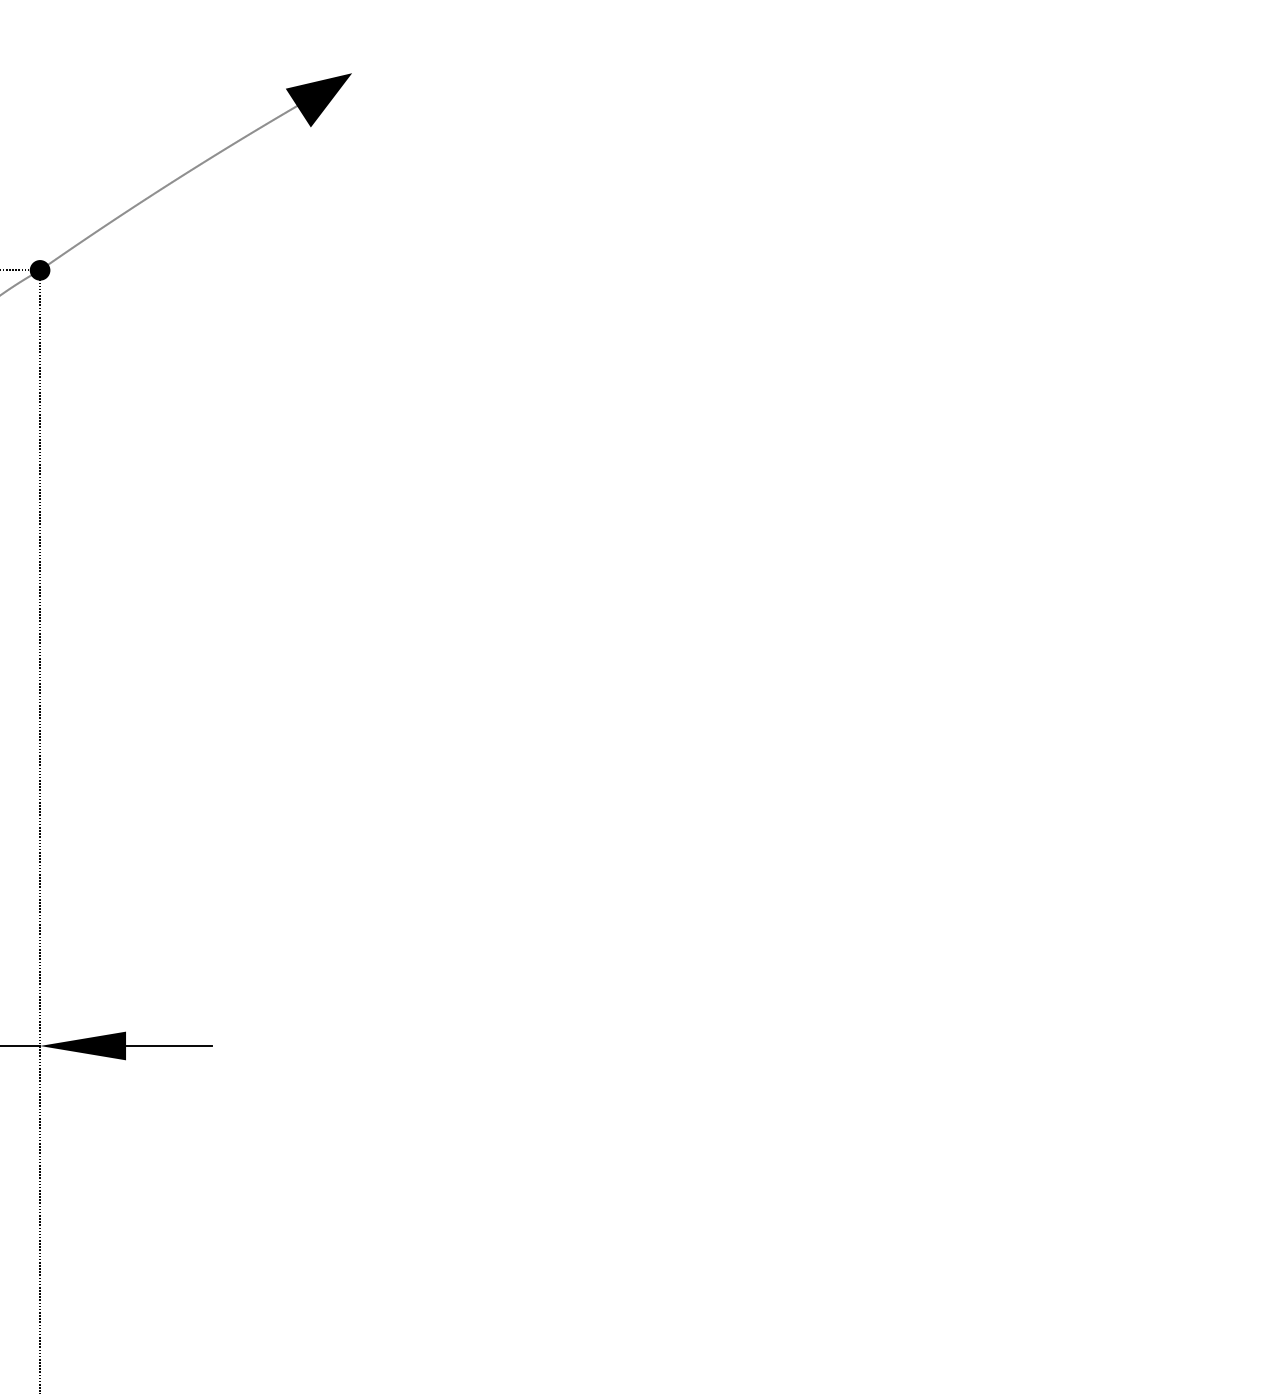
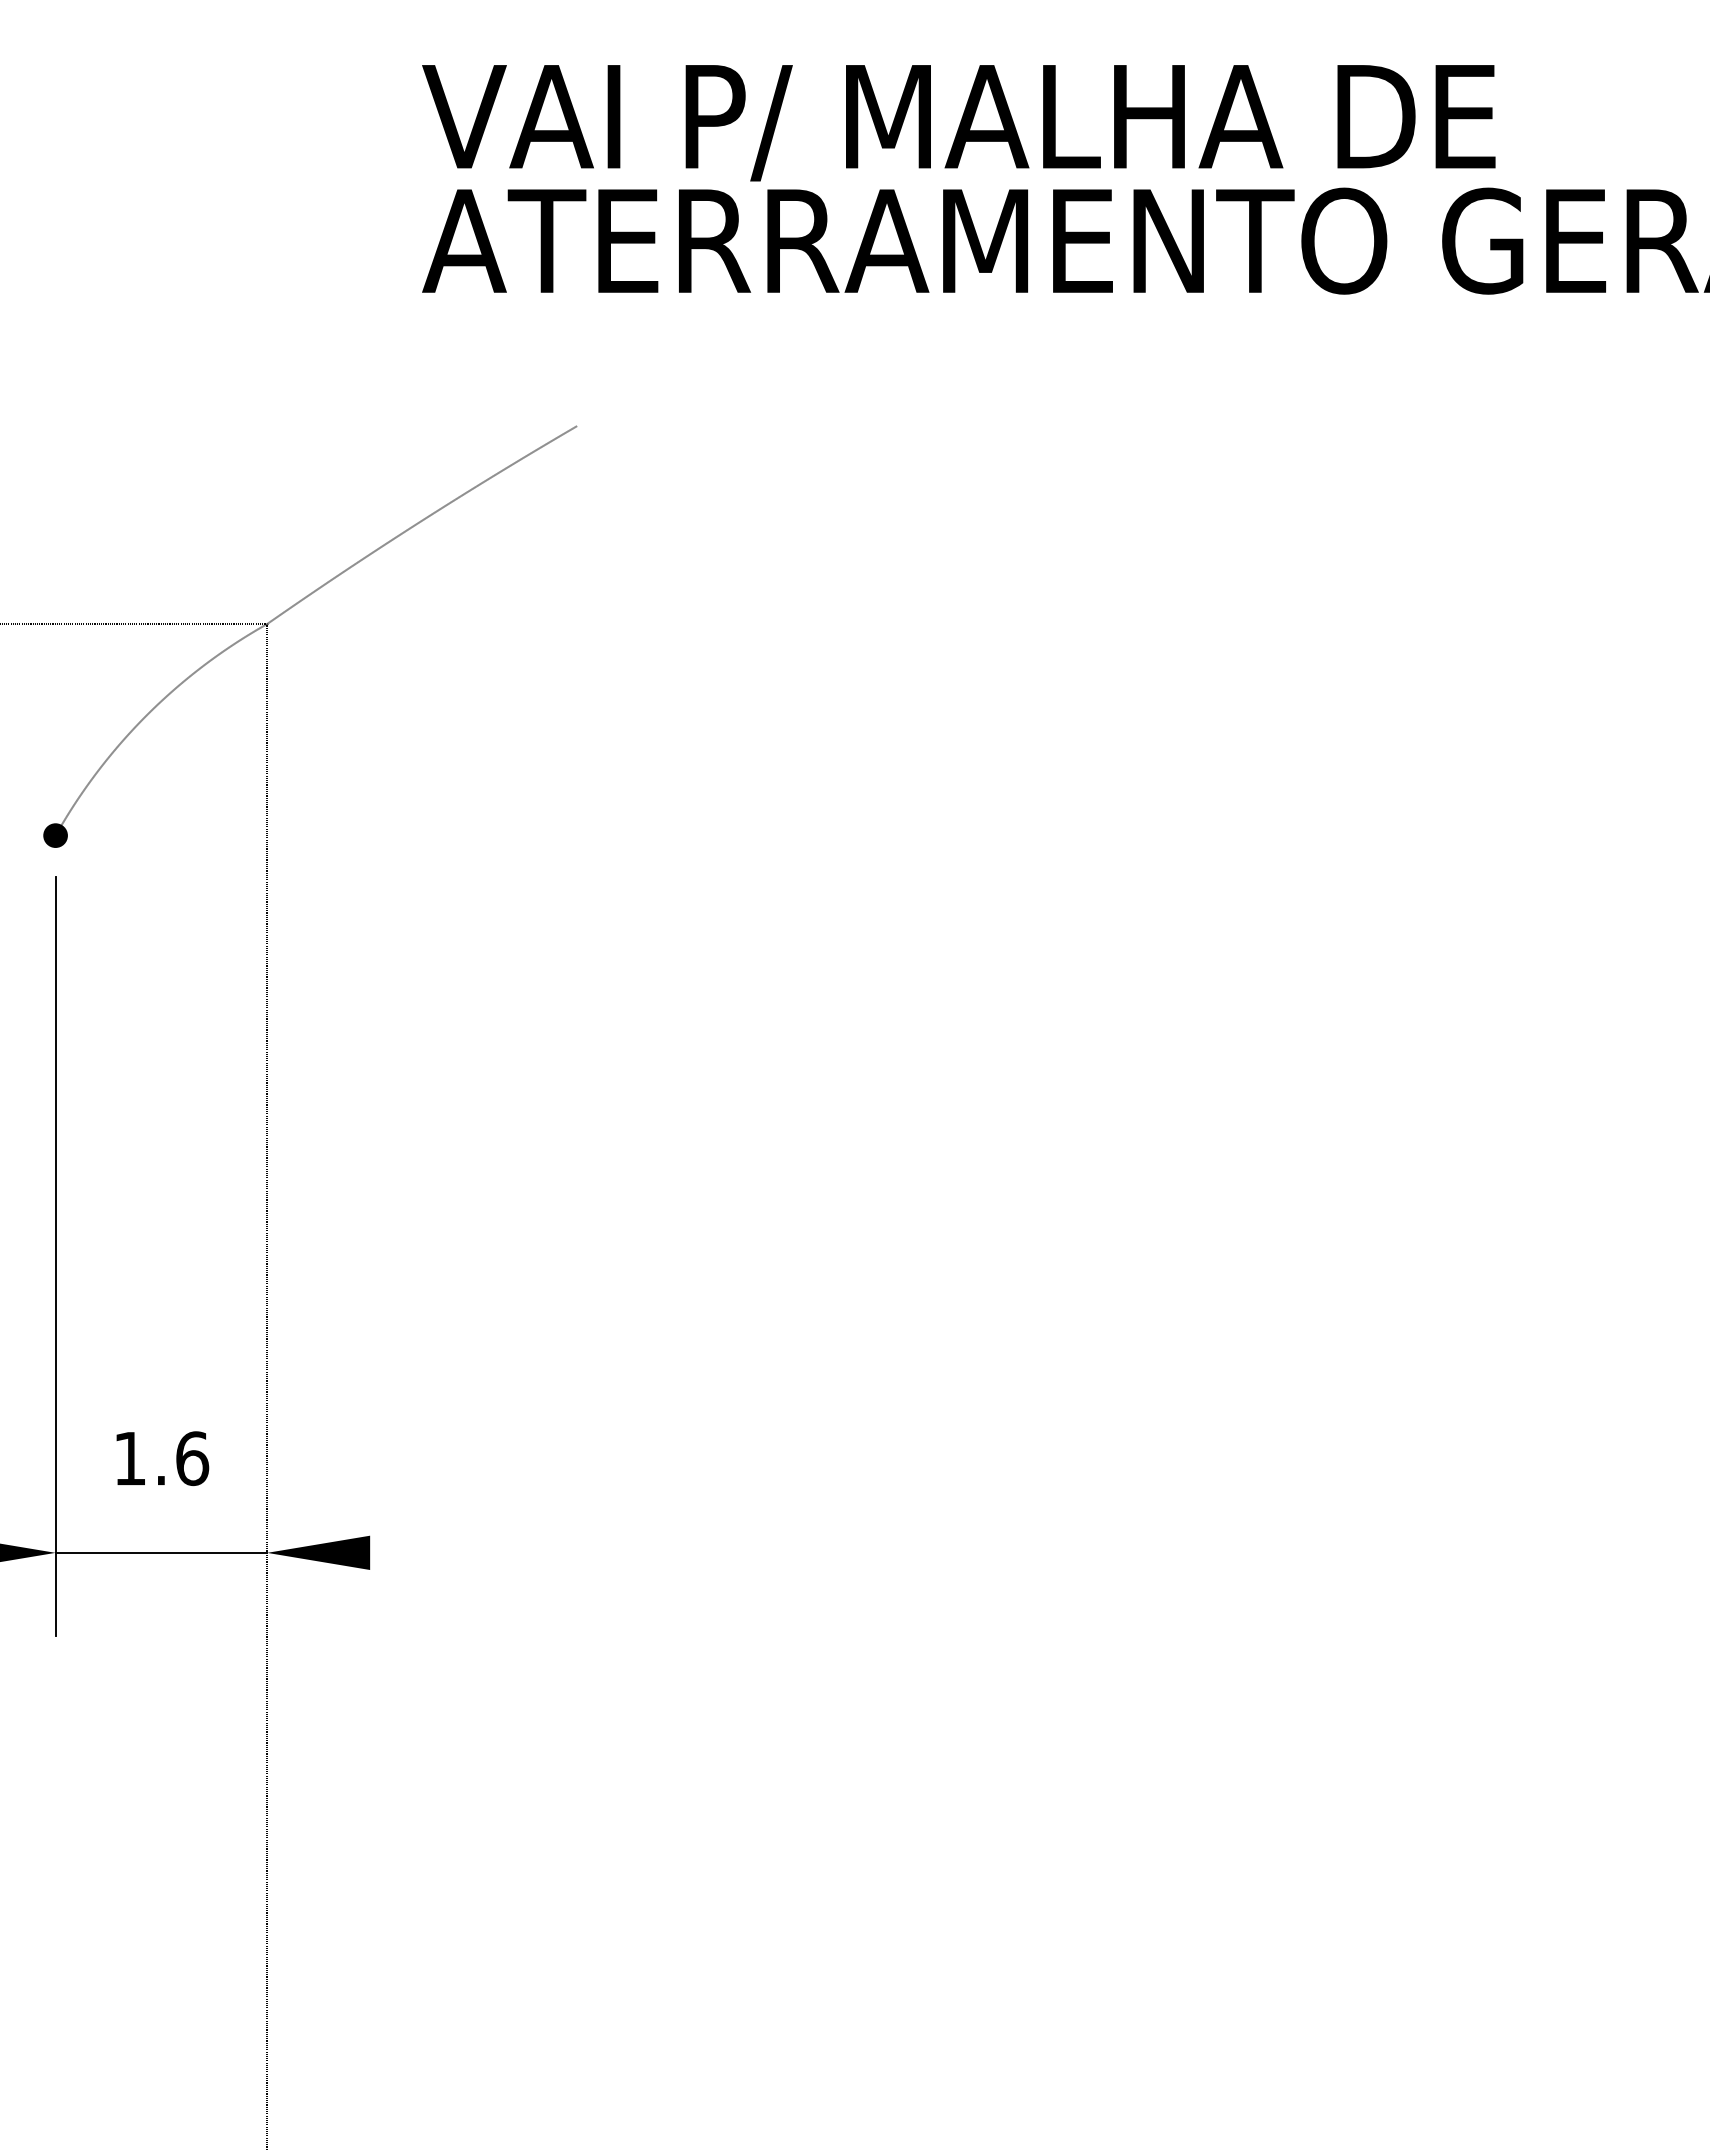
fill: (318, 100) -> (600, 420), removed
fill: (39, 269) -> (266, 623), removed
line: (168, 1045) -> (421, 1552), removed

